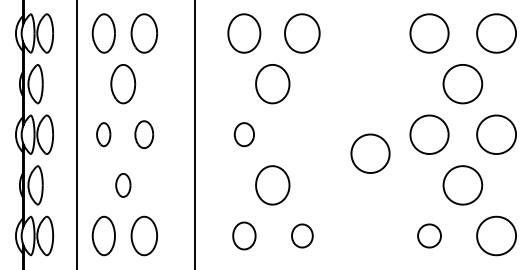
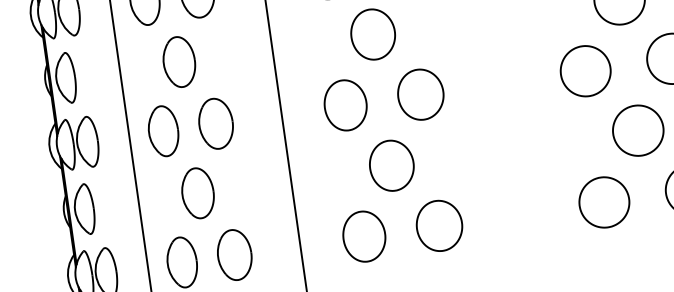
part: (103, 134) -> (163, 131), size x1.67
part: (143, 134) -> (214, 123), size x1.43
part: (244, 134) -> (345, 105), size x1.67
part: (302, 134) -> (421, 94), added
part: (370, 153) -> (512, 106), removed
part: (123, 185) -> (198, 193), size x1.67
part: (244, 235) -> (364, 235), size x1.43
part: (302, 235) -> (439, 225), size x1.67
part: (429, 235) -> (604, 201), size x1.67

